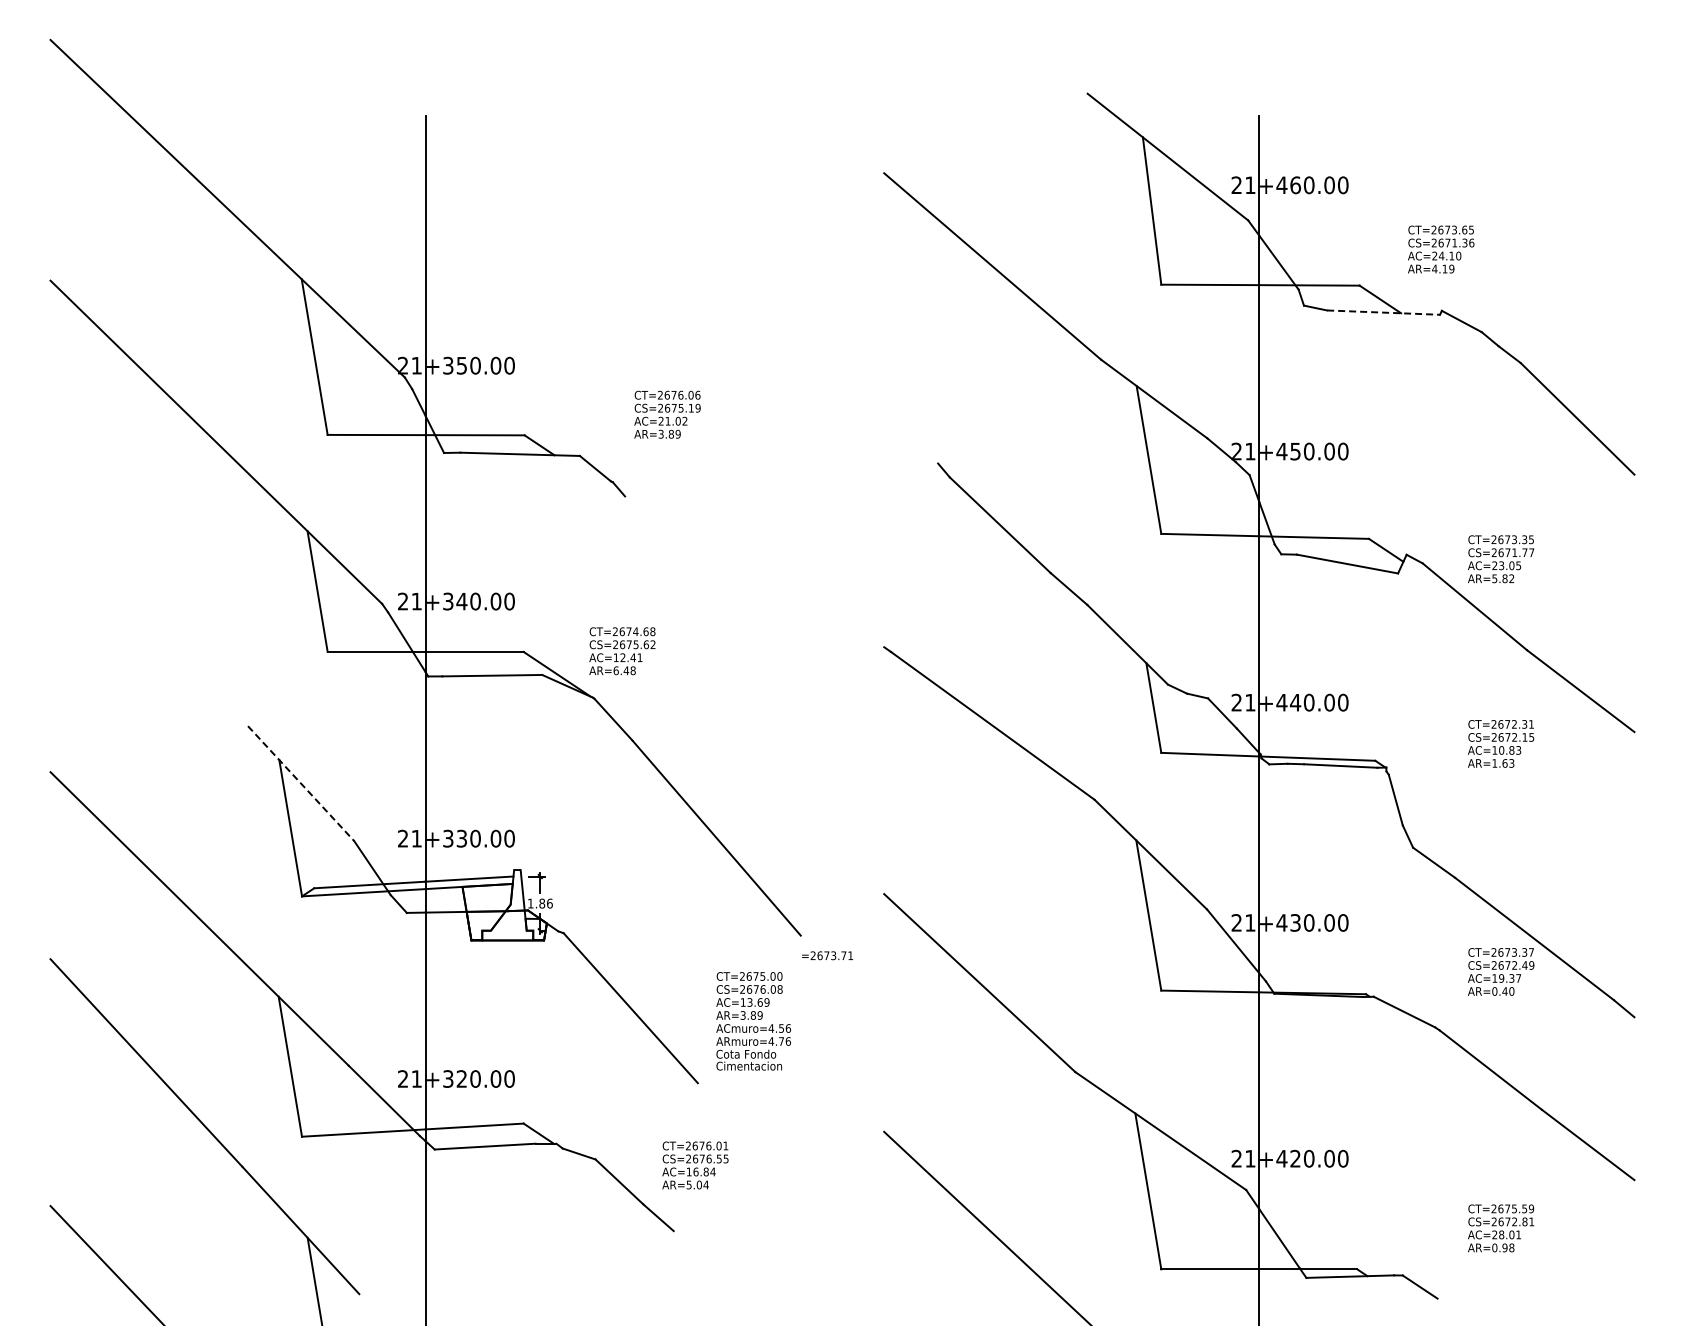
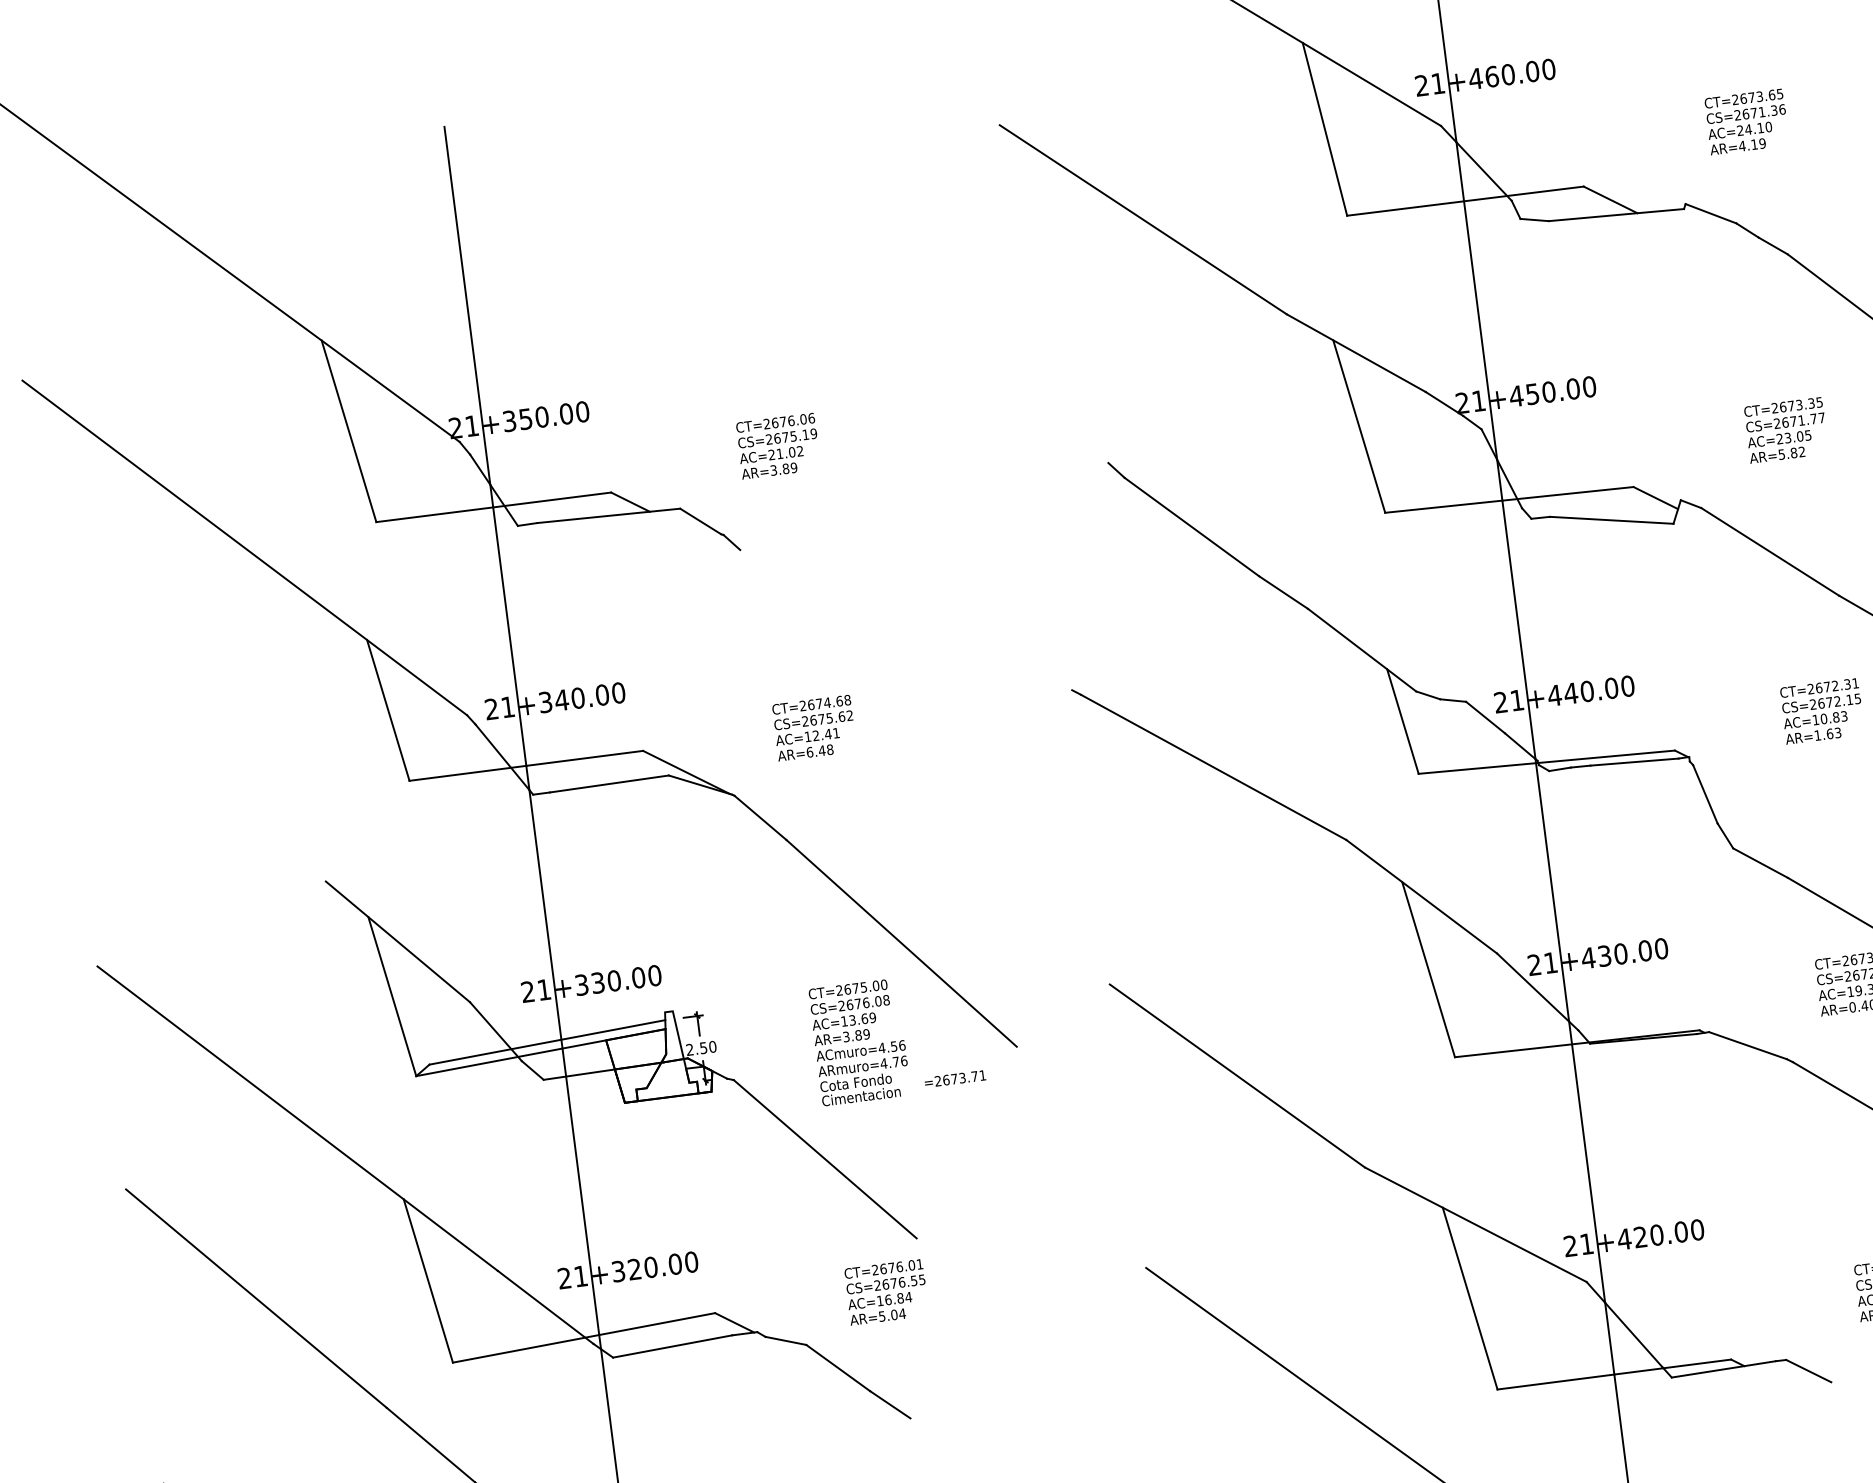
text: (1441, 249) -> (1747, 121), moved
line: (1384, 312) -> (1617, 214), dashed -> solid
text: (1501, 559) -> (1786, 430), moved
text: (622, 651) -> (814, 728), moved
line: (301, 784) -> (398, 942), dashed -> solid
text: (539, 903) -> (700, 1048), 1.86 -> 2.50
text: (827, 955) -> (955, 1078), moved
text: (753, 1021) -> (859, 1042), moved
text: (695, 1165) -> (886, 1292), moved

